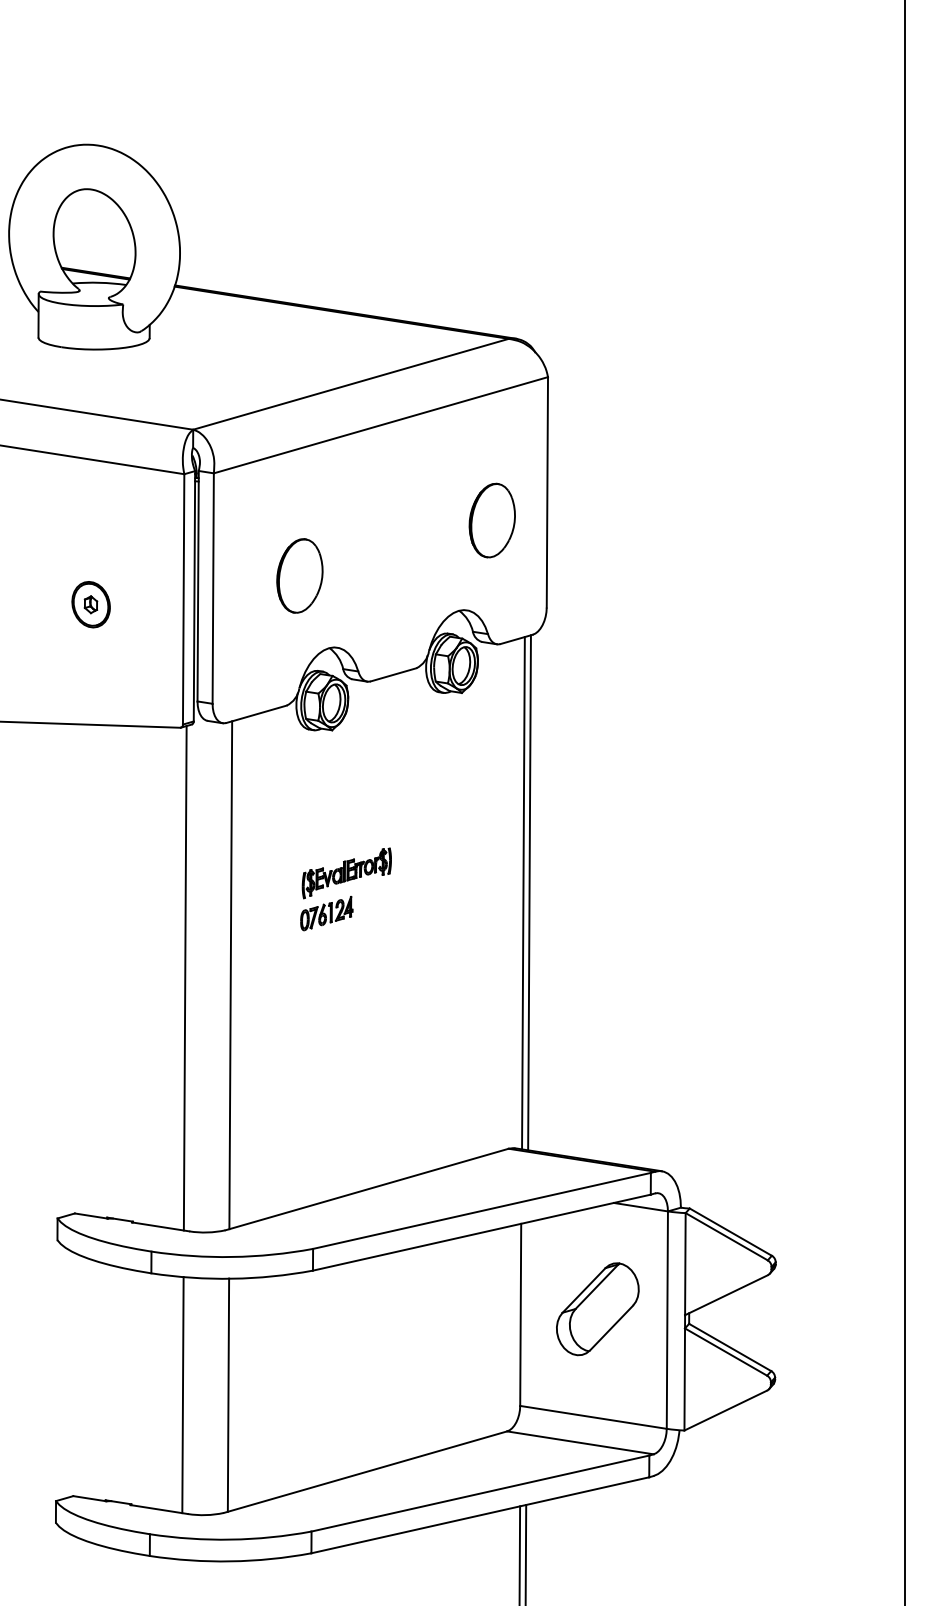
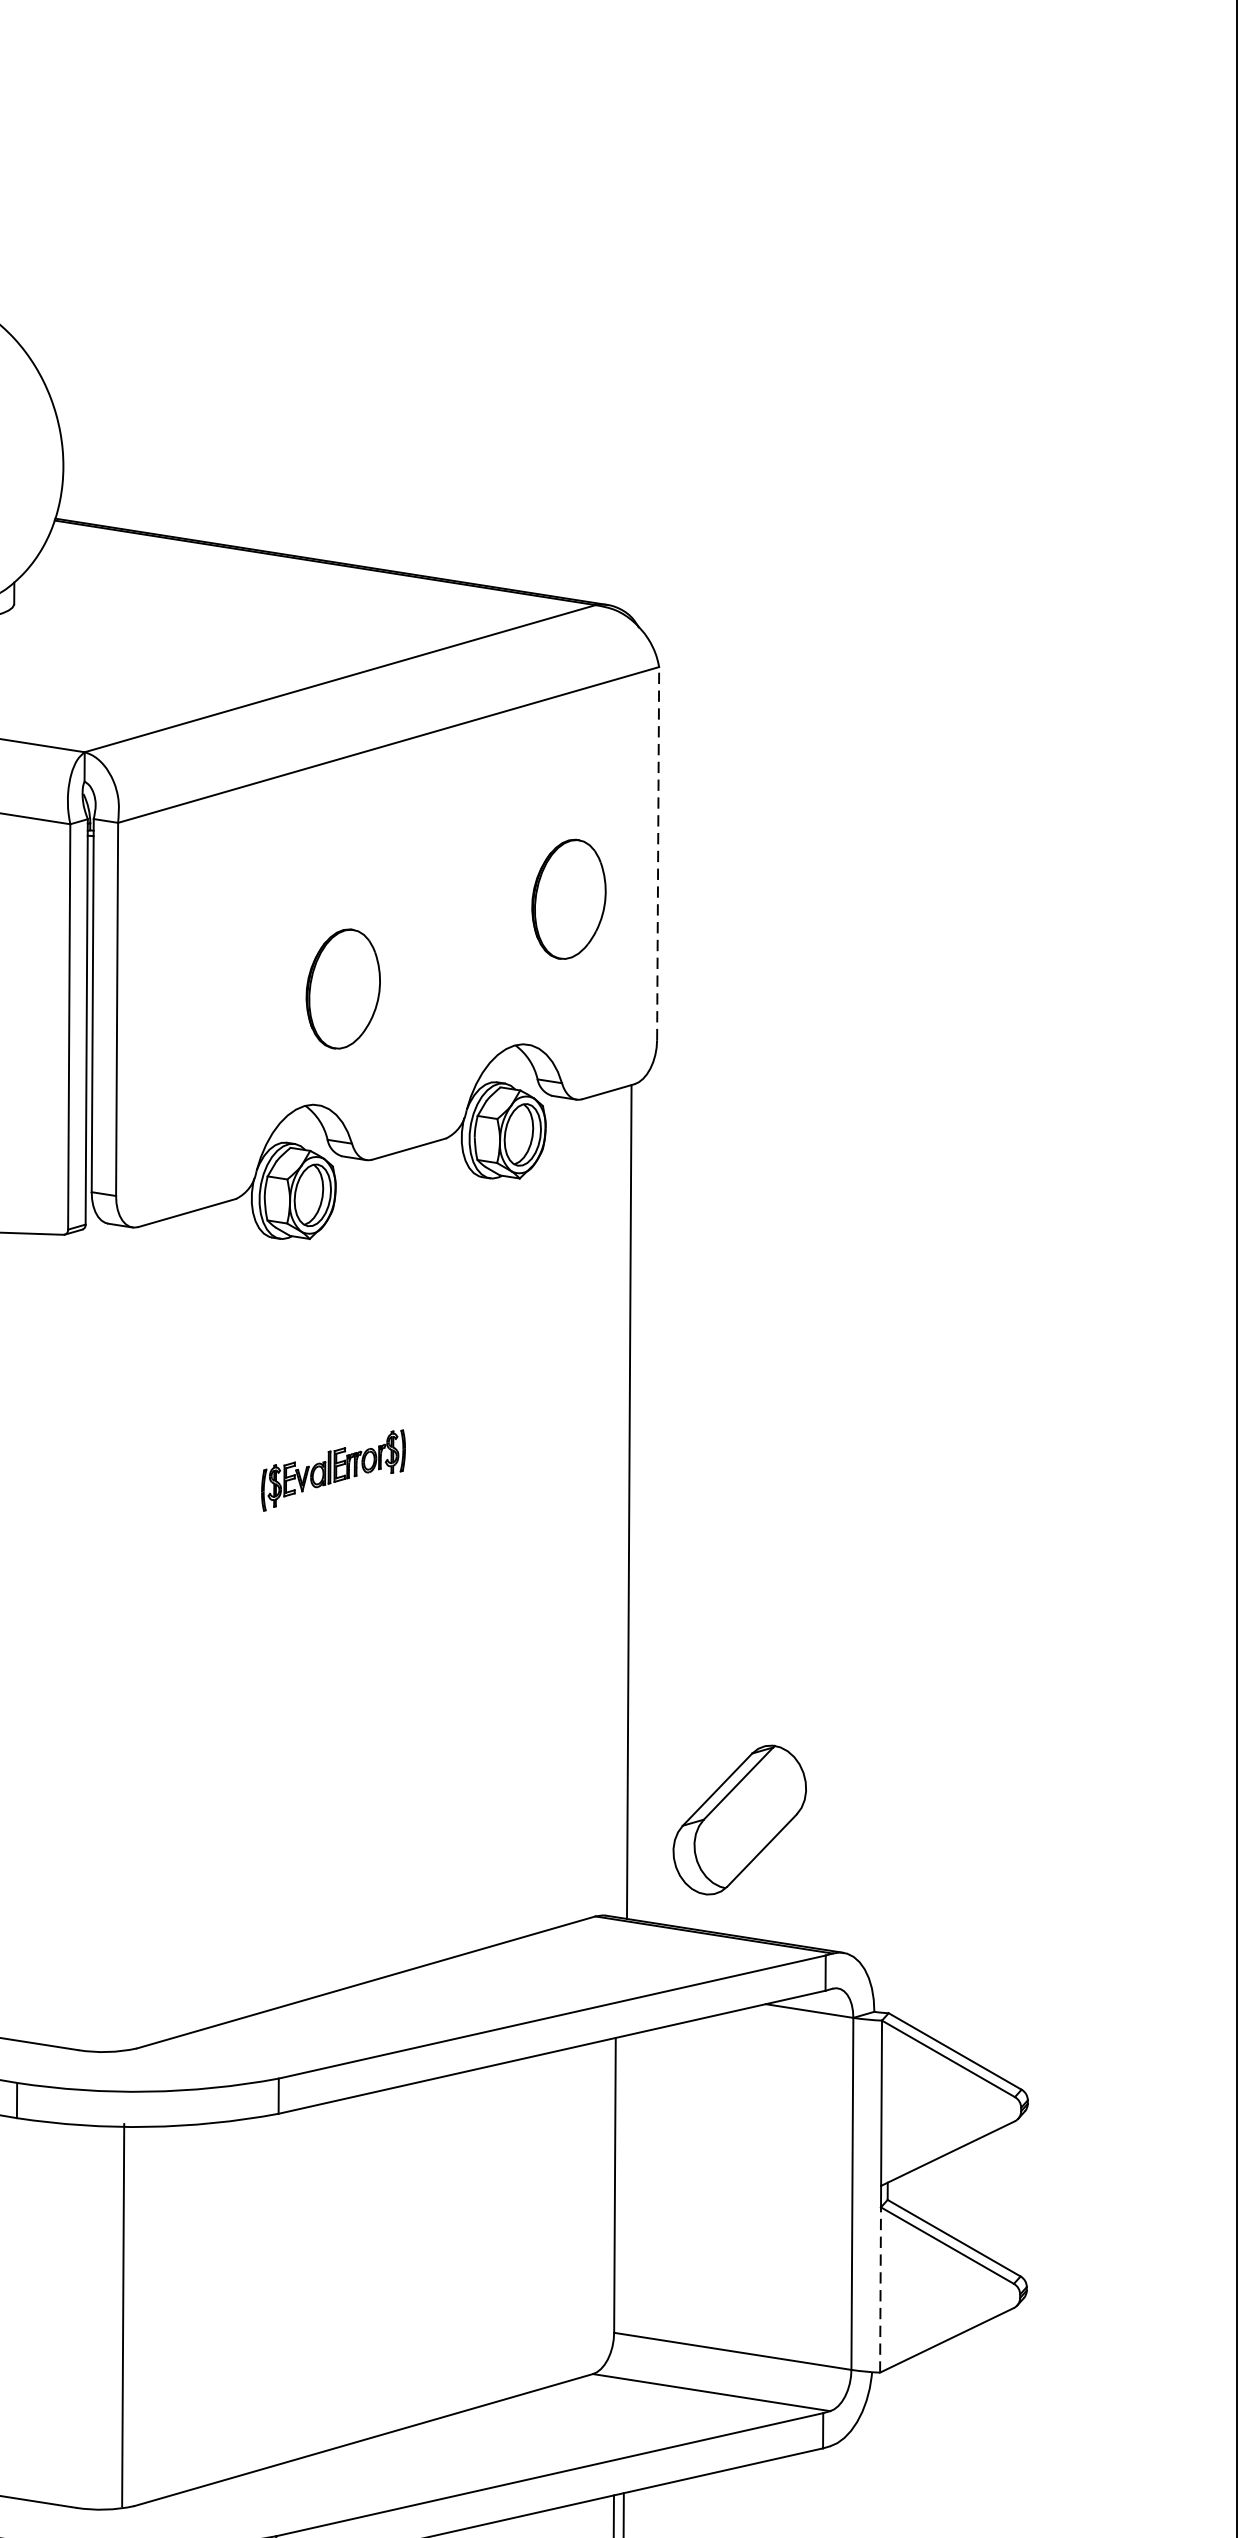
line: (547, 491) -> (658, 852), solid -> dashed
part: (299, 575) -> (342, 988), moved
line: (523, 893) -> (619, 1503), removed
part: (326, 913) -> (300, 1535), removed
line: (230, 975) -> (145, 1635), removed
line: (184, 978) -> (70, 1640), removed
part: (597, 1309) -> (739, 1820), moved
line: (684, 1378) -> (880, 2288), solid -> dashed
line: (228, 1394) -> (141, 2314), removed
line: (182, 1395) -> (122, 2315), moved

